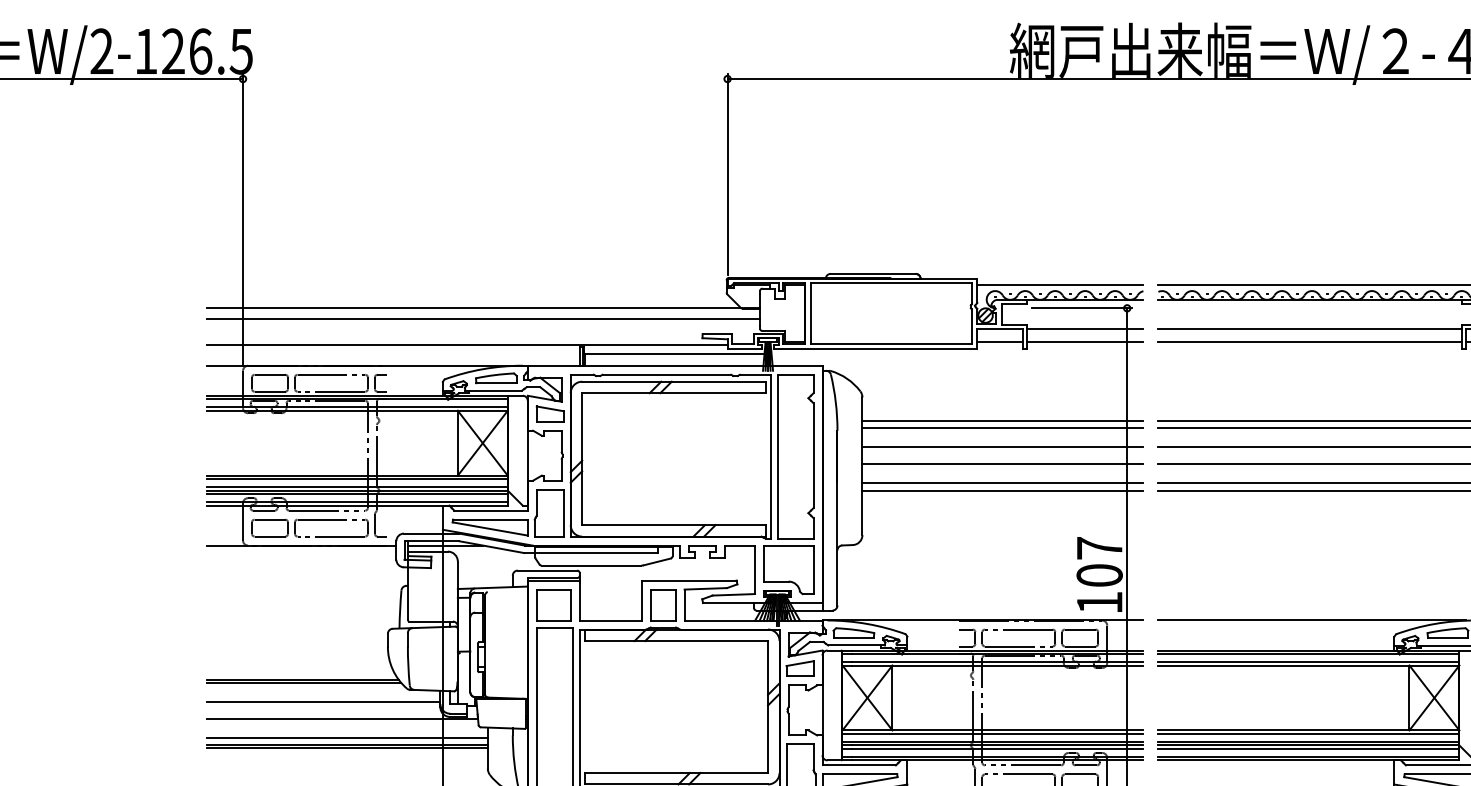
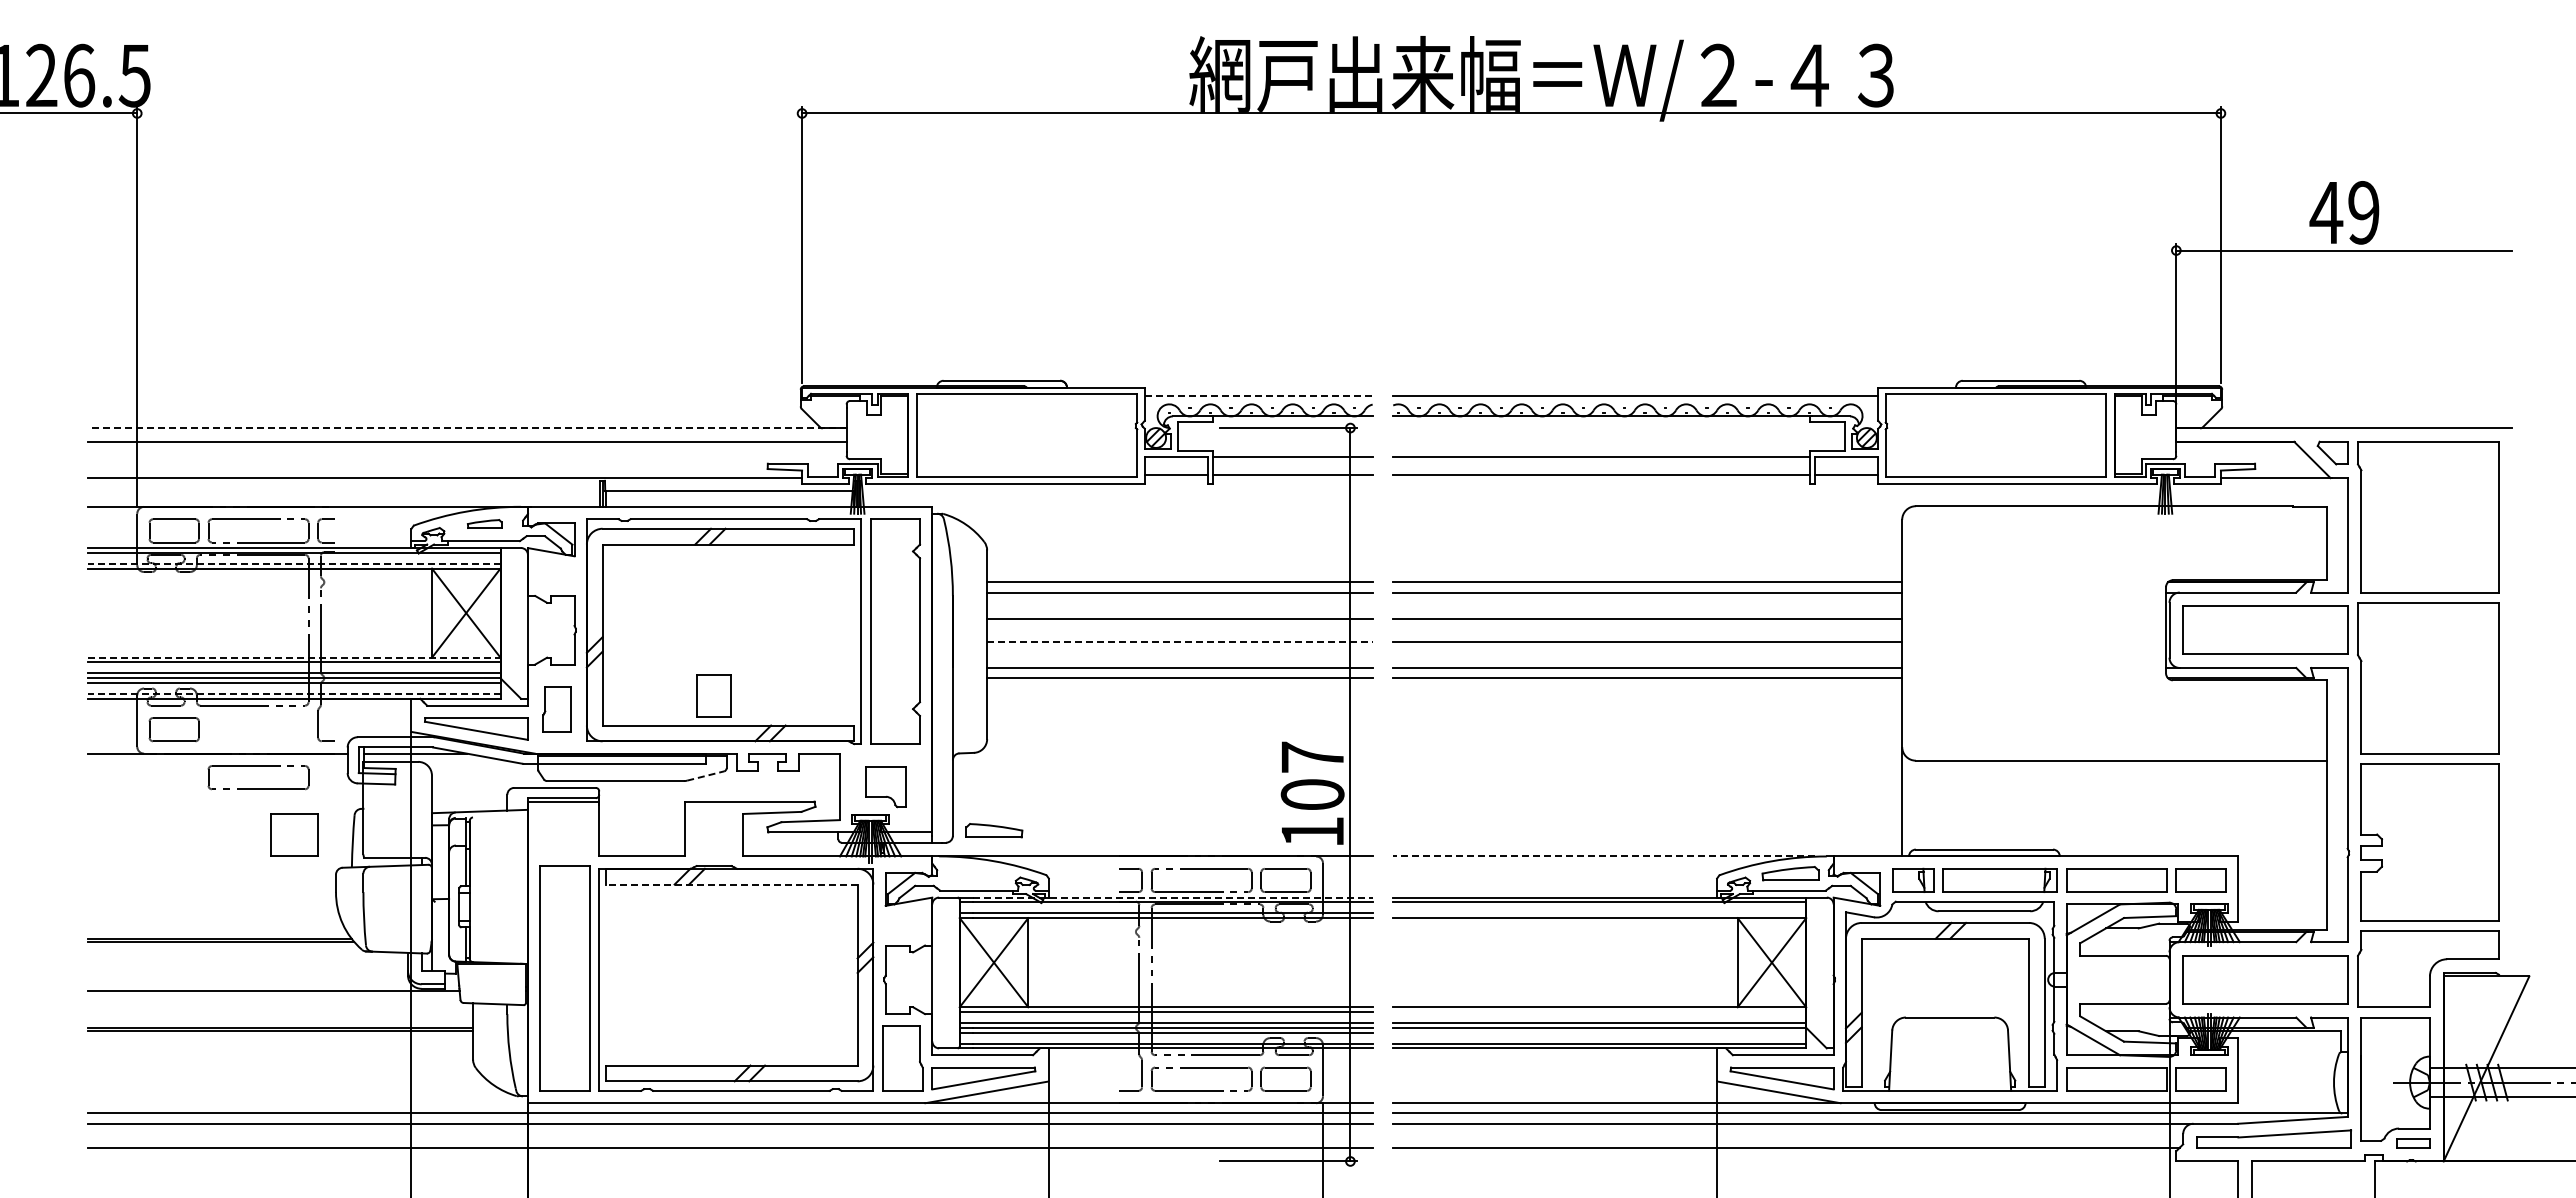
line: (1060, 284) -> (1258, 395), solid -> dashed
line: (483, 308) -> (467, 428), solid -> dashed
part: (496, 377) -> (484, 523), size x0.6
line: (356, 407) -> (293, 563), solid -> dashed
part: (550, 413) -> (558, 572), removed
line: (1002, 463) -> (1179, 641), solid -> dashed
line: (357, 475) -> (294, 657), solid -> dashed
line: (356, 502) -> (293, 694), solid -> dashed
part: (548, 512) -> (556, 708), size x0.7
part: (331, 520) -> (258, 766), moved
line: (657, 561) -> (706, 775), solid -> dashed
part: (788, 570) -> (885, 787), size x0.6
part: (553, 604) -> (294, 834), moved
part: (663, 604) -> (713, 695), moved
line: (1311, 620) -> (1603, 856), solid -> dashed
part: (853, 632) -> (994, 830), moved
line: (676, 640) -> (731, 884), solid -> dashed
line: (998, 650) -> (1173, 897), solid -> dashed
line: (1308, 662) -> (1599, 913), removed
part: (800, 668) -> (901, 922), removed
line: (323, 702) -> (247, 968), removed
line: (1308, 734) -> (1599, 1012), removed
line: (347, 737) -> (280, 1017), removed
line: (1308, 748) -> (1599, 1032), removed

